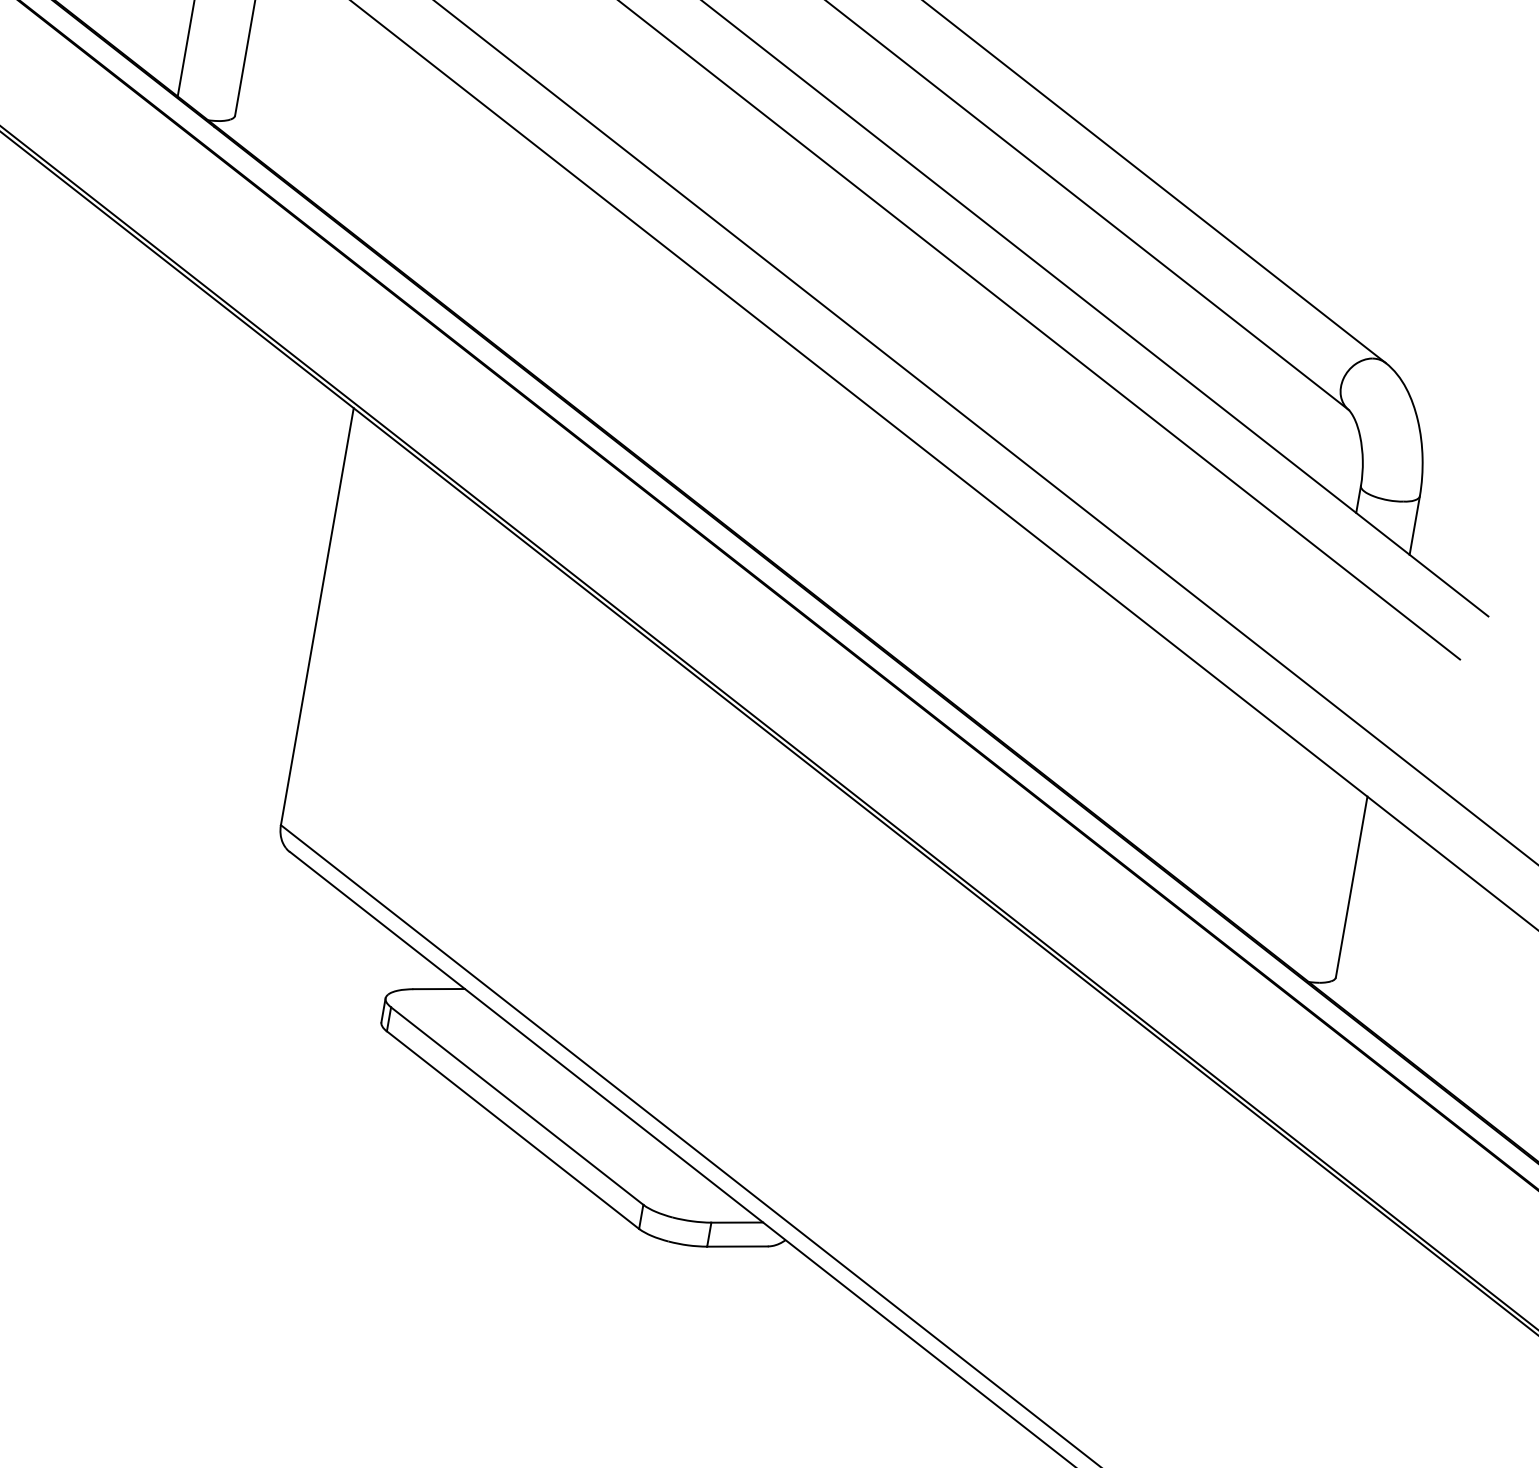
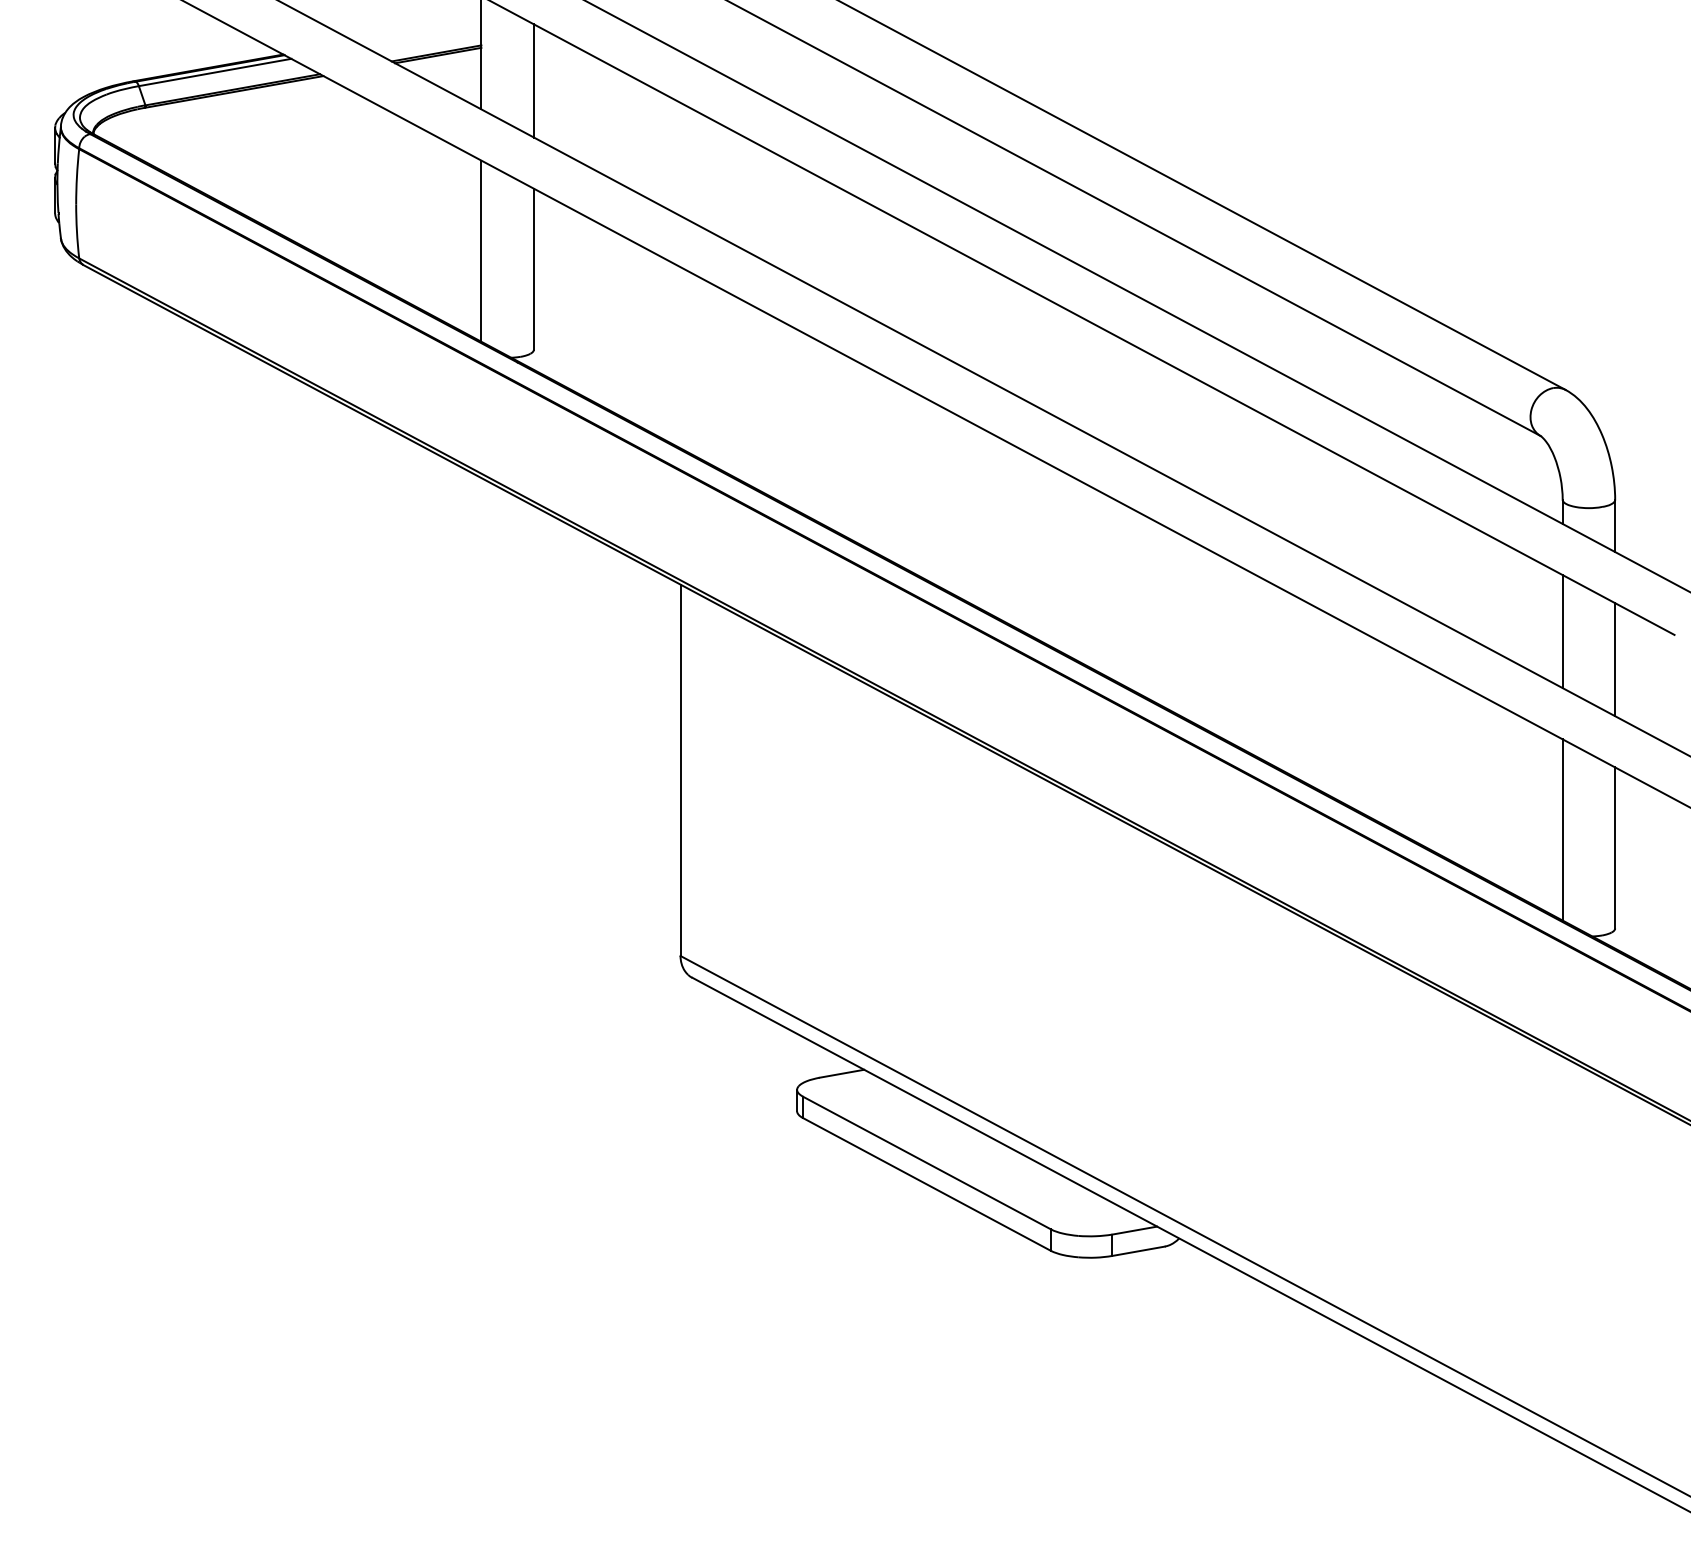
line: (1334, 633) -> (1562, 631), added
line: (1388, 675) -> (1615, 659), added
line: (1296, 856) -> (1562, 829), added

